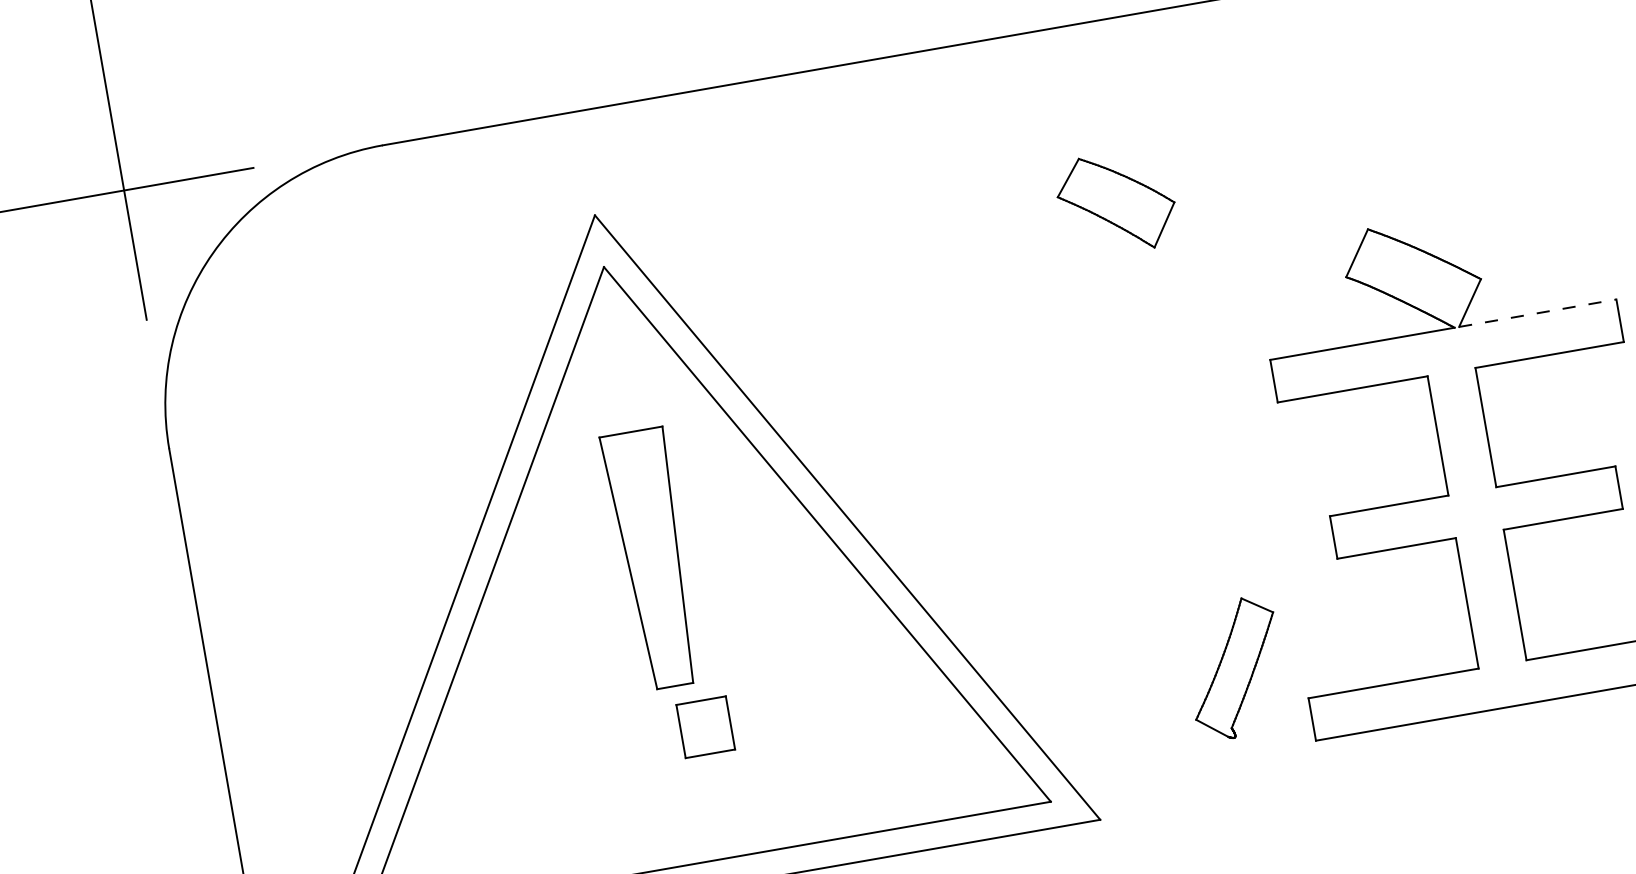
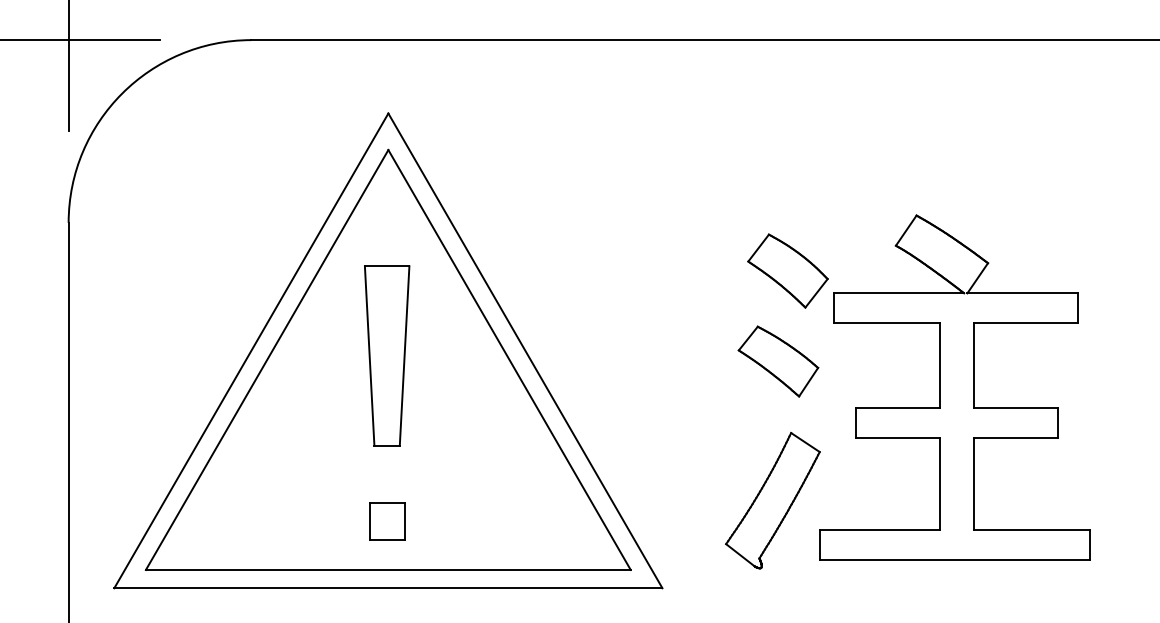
part: (1116, 203) -> (778, 361), moved
line: (1537, 313) -> (1022, 293), dashed -> solid
part: (1198, 339) -> (787, 270), added
part: (1234, 668) -> (772, 500), size x1.43
part: (706, 726) -> (387, 521), moved

